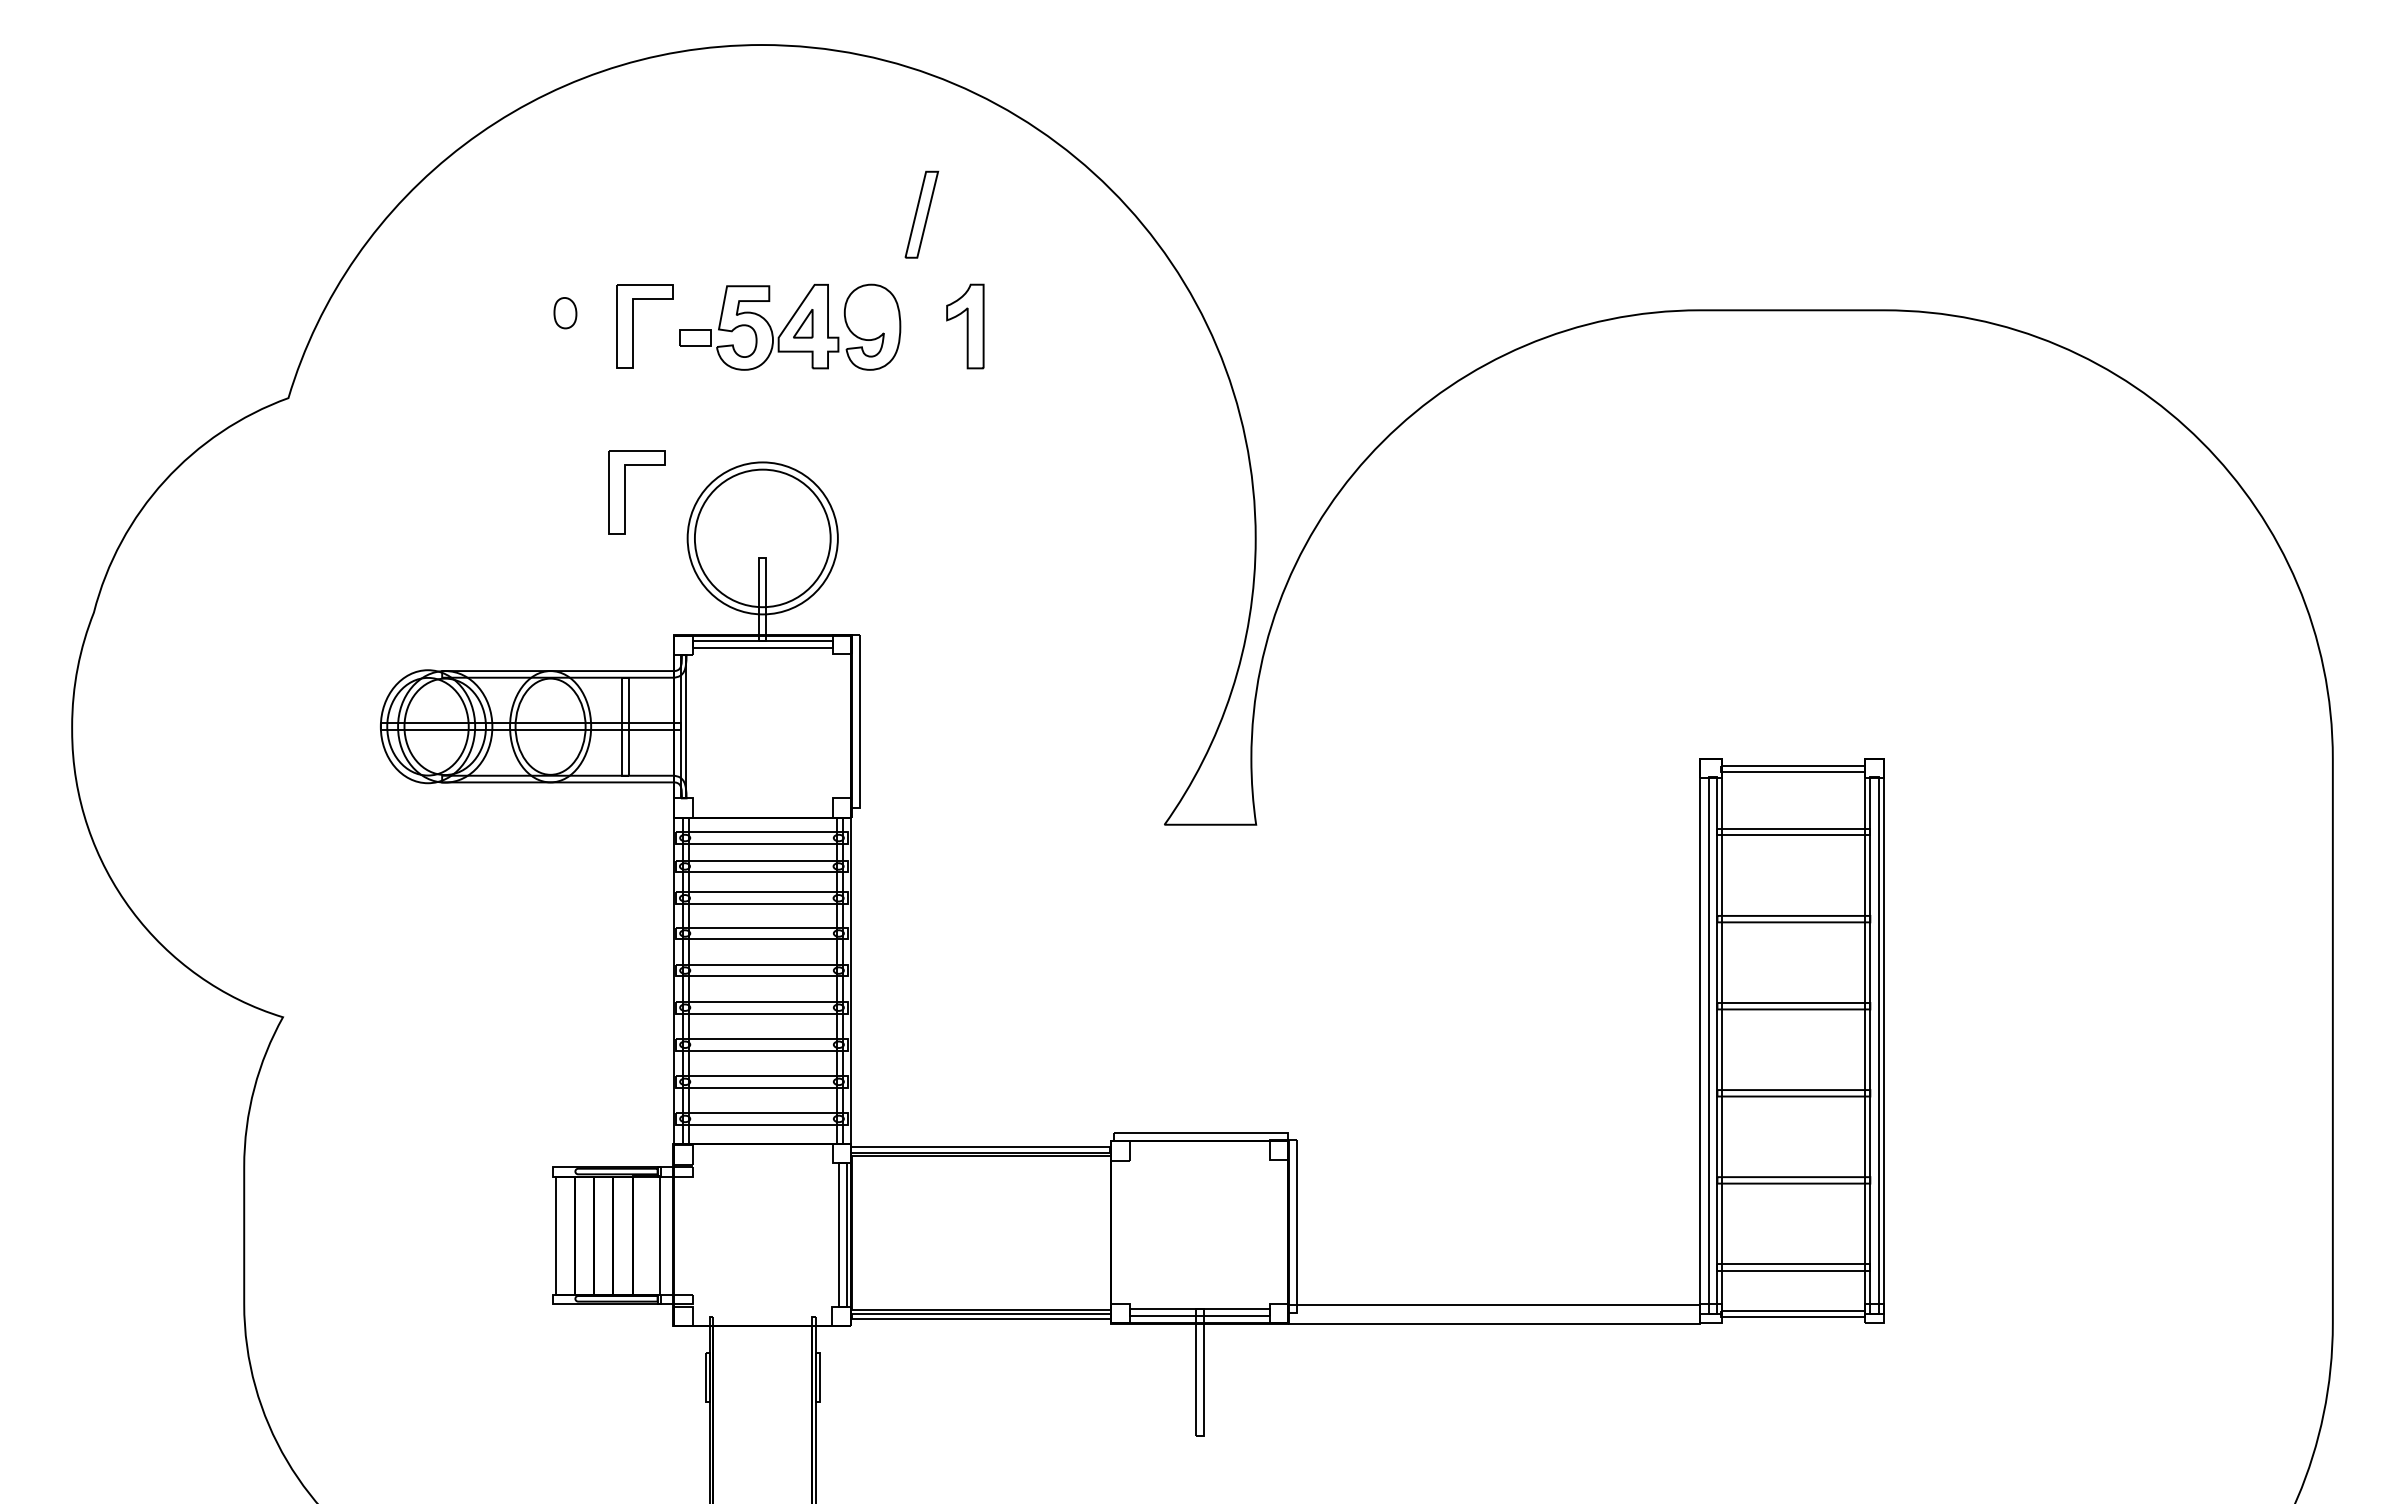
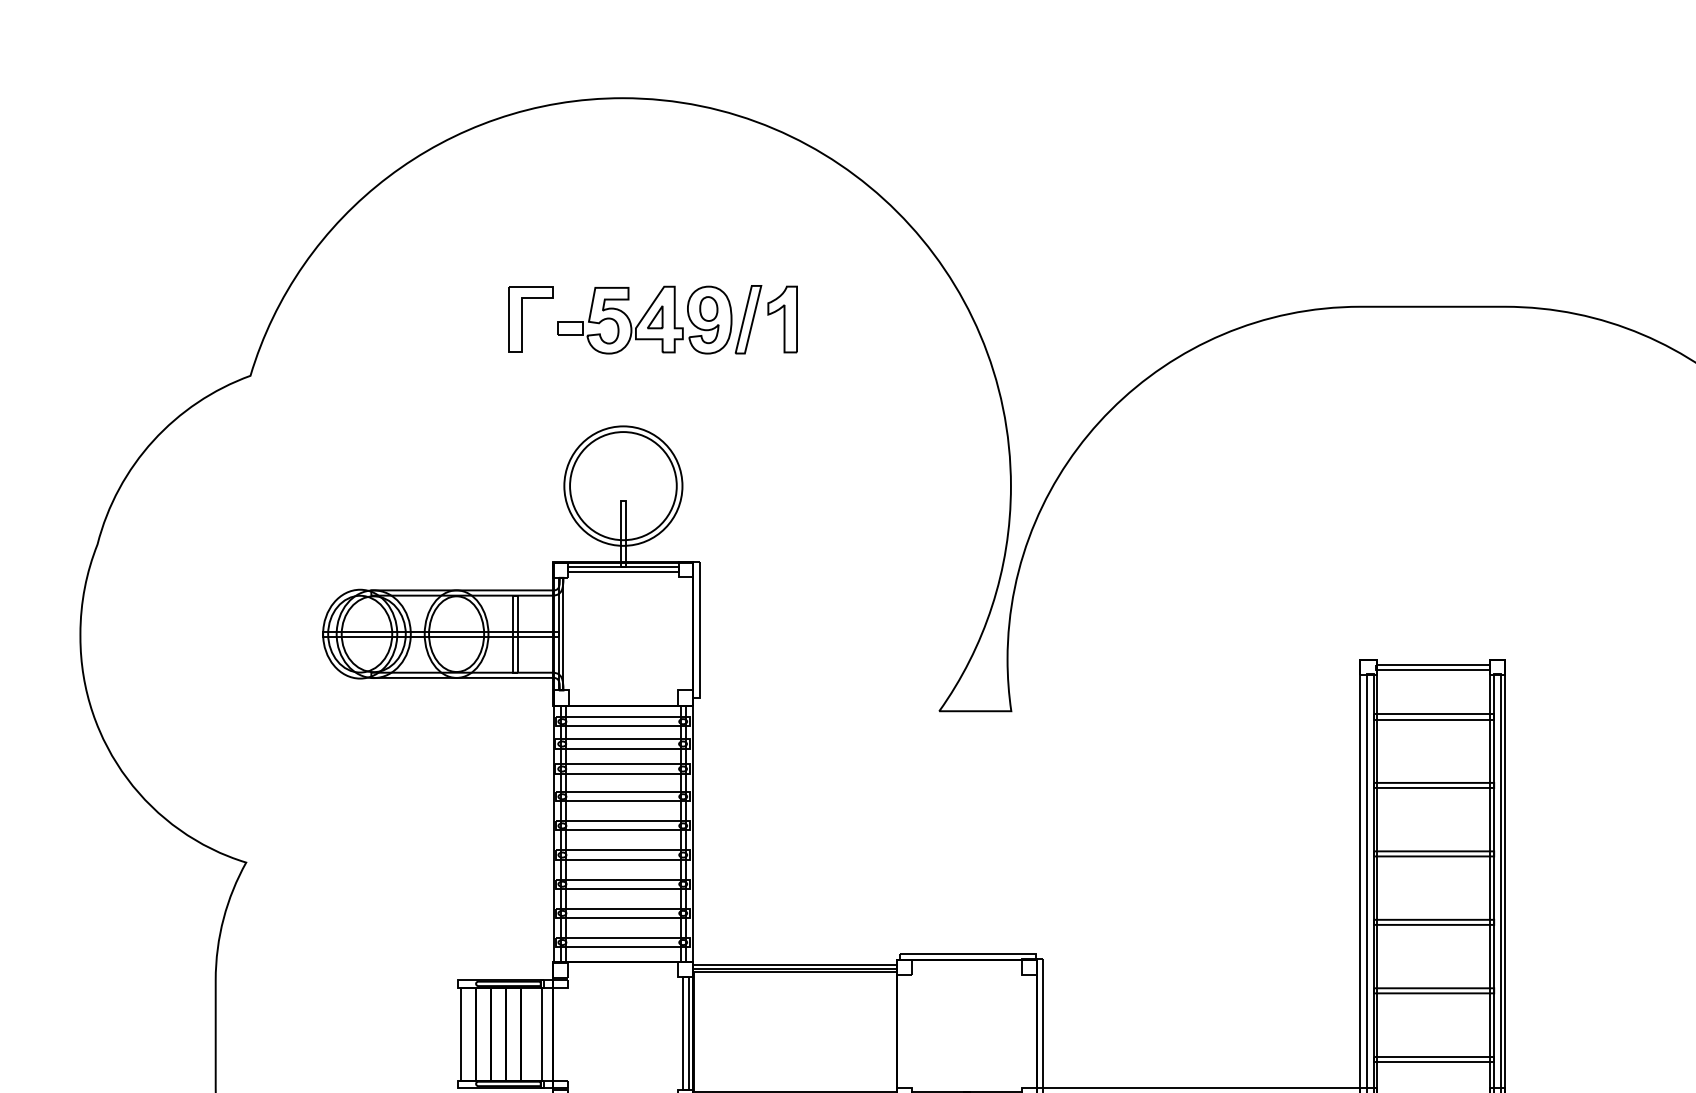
part: (921, 214) -> (748, 319), moved
part: (565, 313) -> (708, 309), moved
part: (625, 492) -> (515, 450), removed

